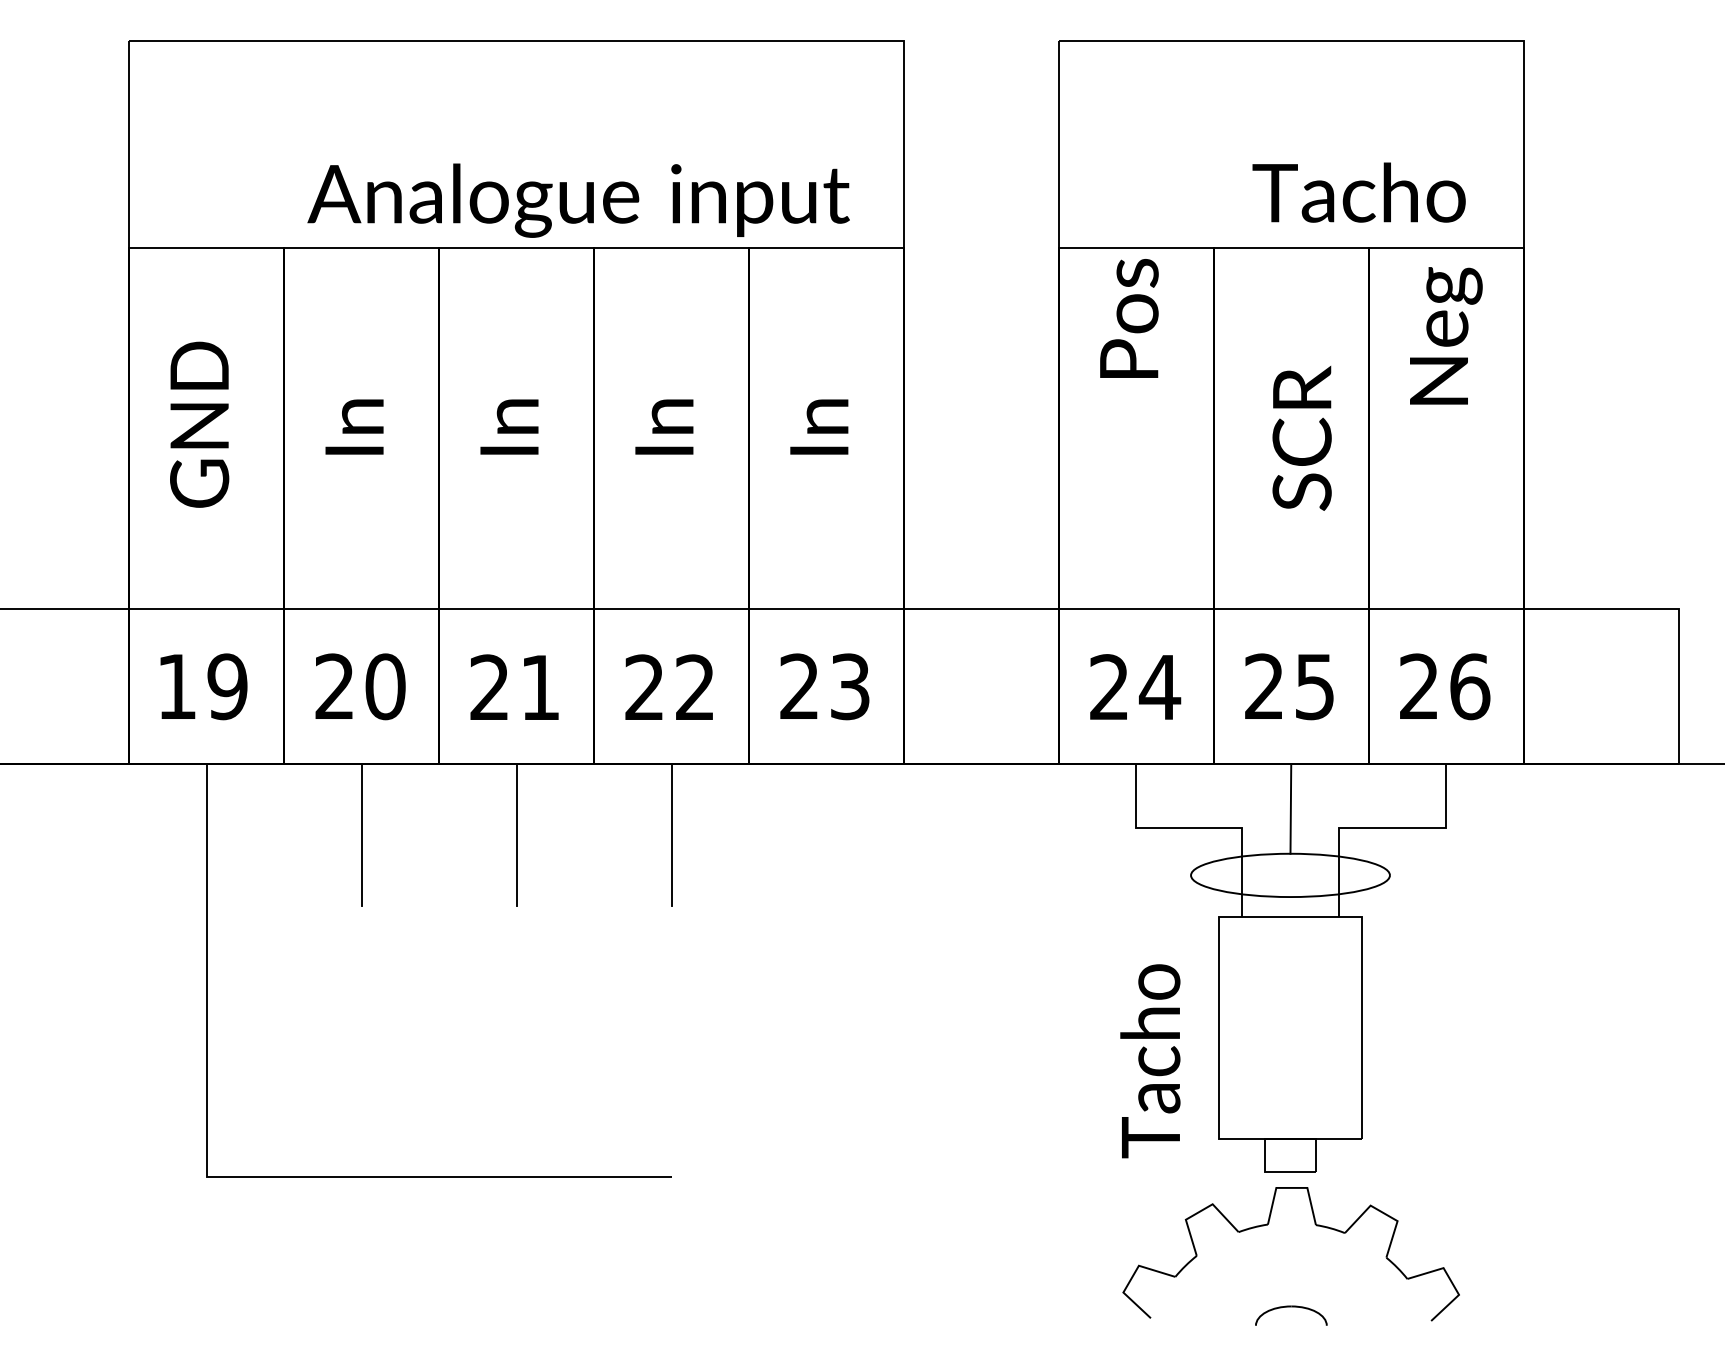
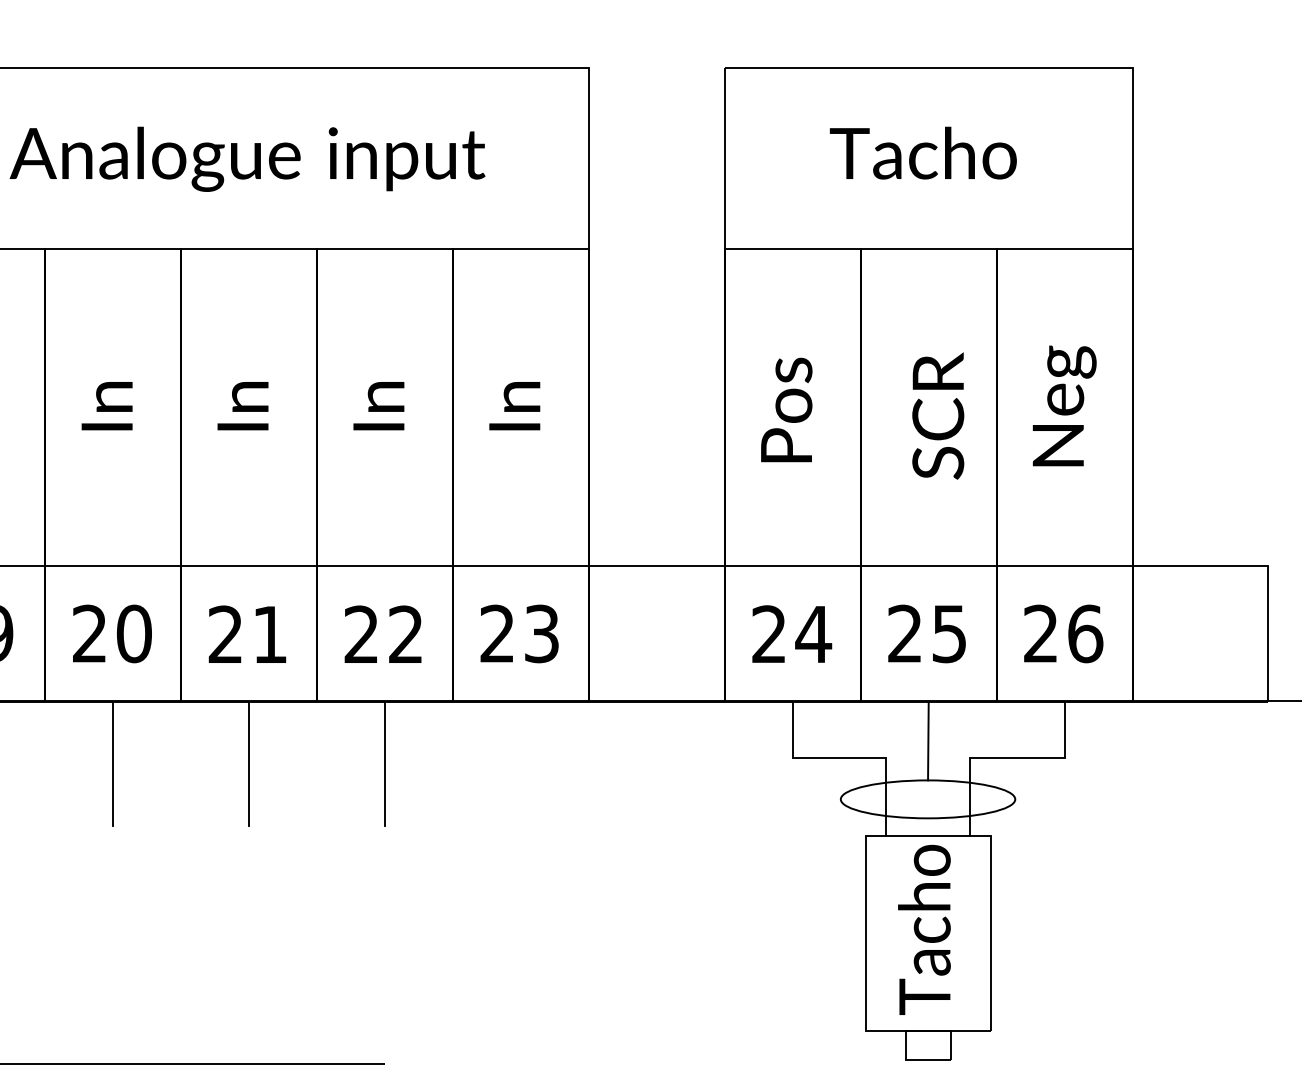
text: (1358, 192) -> (922, 153), moved
text: (578, 200) -> (247, 159), moved
text: (1129, 318) -> (786, 410), moved
text: (1446, 335) -> (1064, 405), moved
text: (1150, 1061) -> (924, 930), moved

